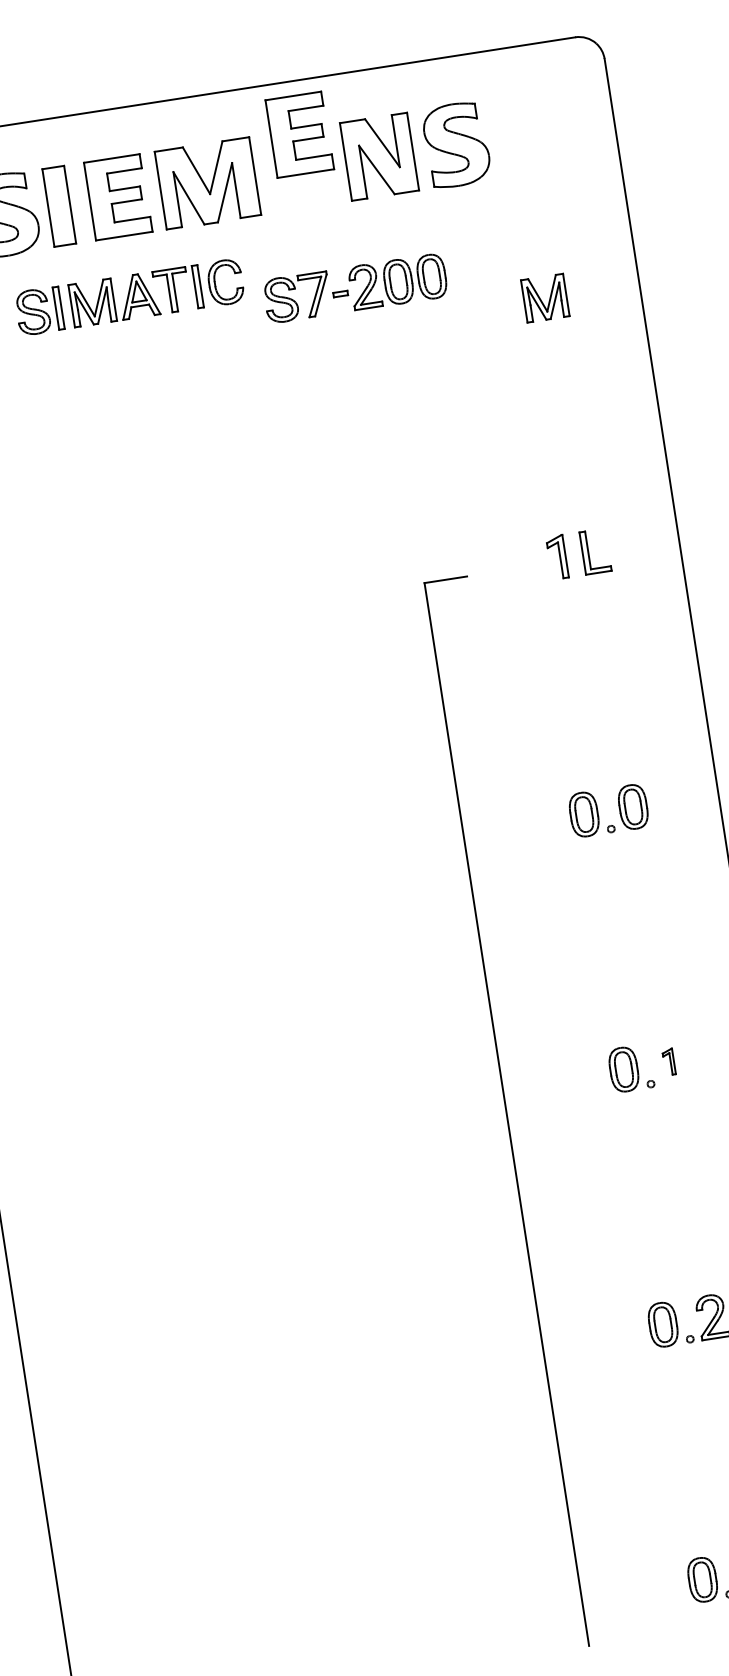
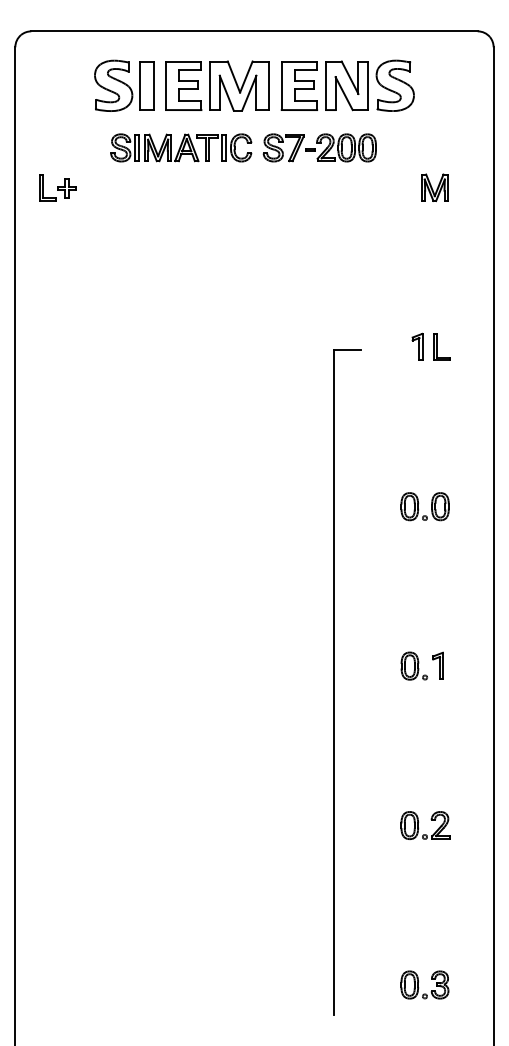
part: (298, 134) -> (298, 85), moved
part: (354, 287) -> (319, 147), moved
part: (667, 1061) -> (437, 665), size x1.67

